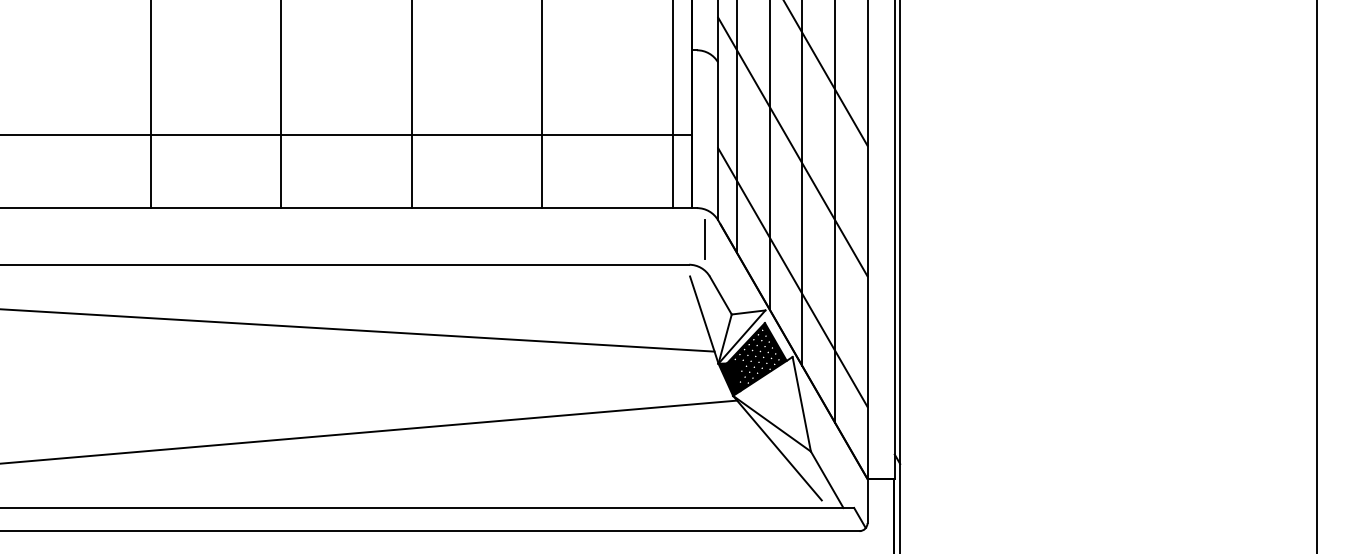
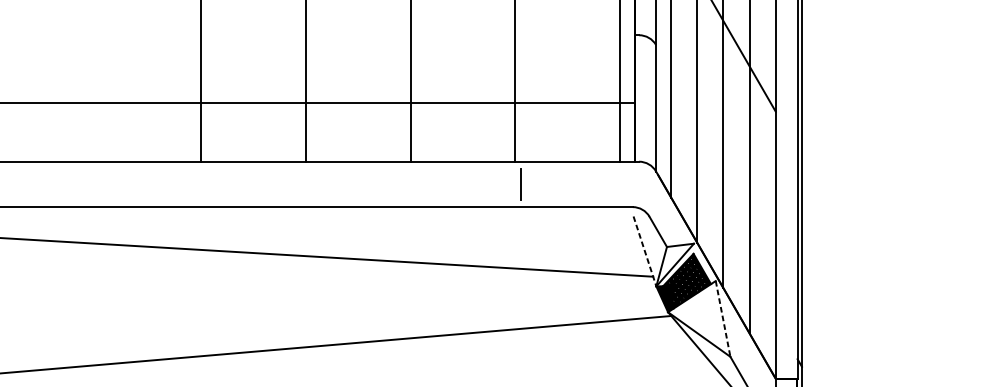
line: (792, 146) -> (715, 112), removed
line: (704, 239) -> (520, 184), moved
line: (792, 277) -> (715, 217), removed
line: (704, 320) -> (645, 251), solid -> dashed
line: (801, 404) -> (722, 319), solid -> dashed

